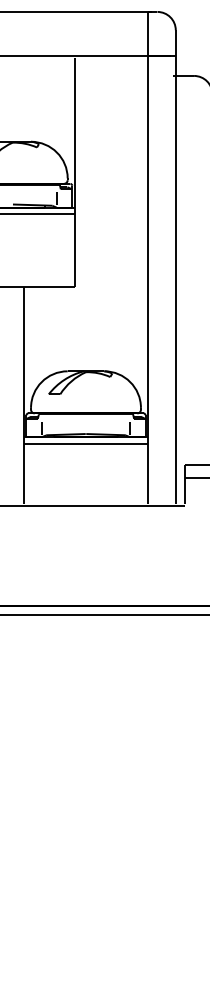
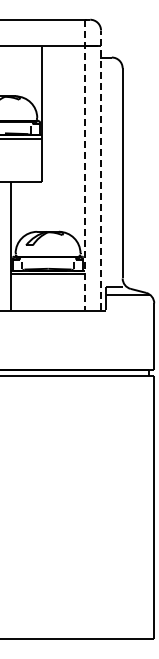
line: (147, 258) -> (84, 165), solid -> dashed
line: (176, 267) -> (101, 170), solid -> dashed

